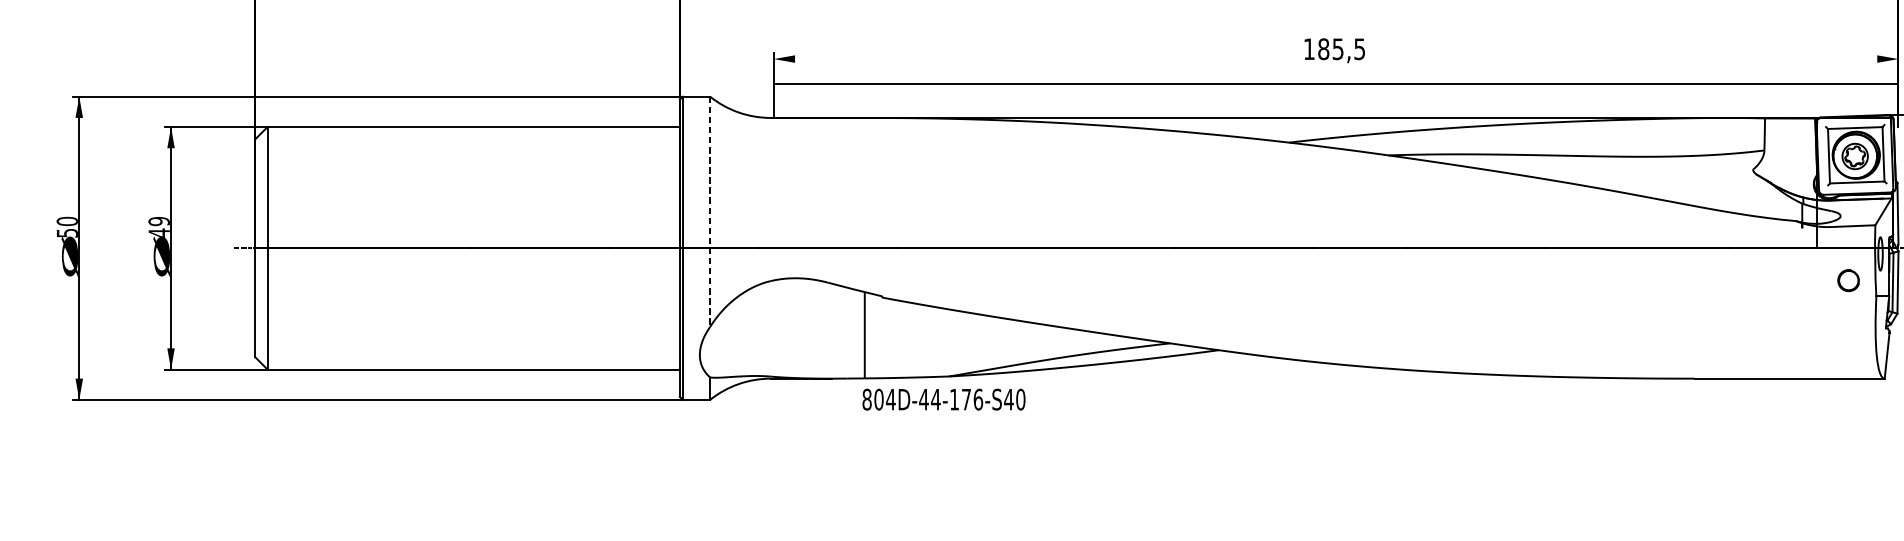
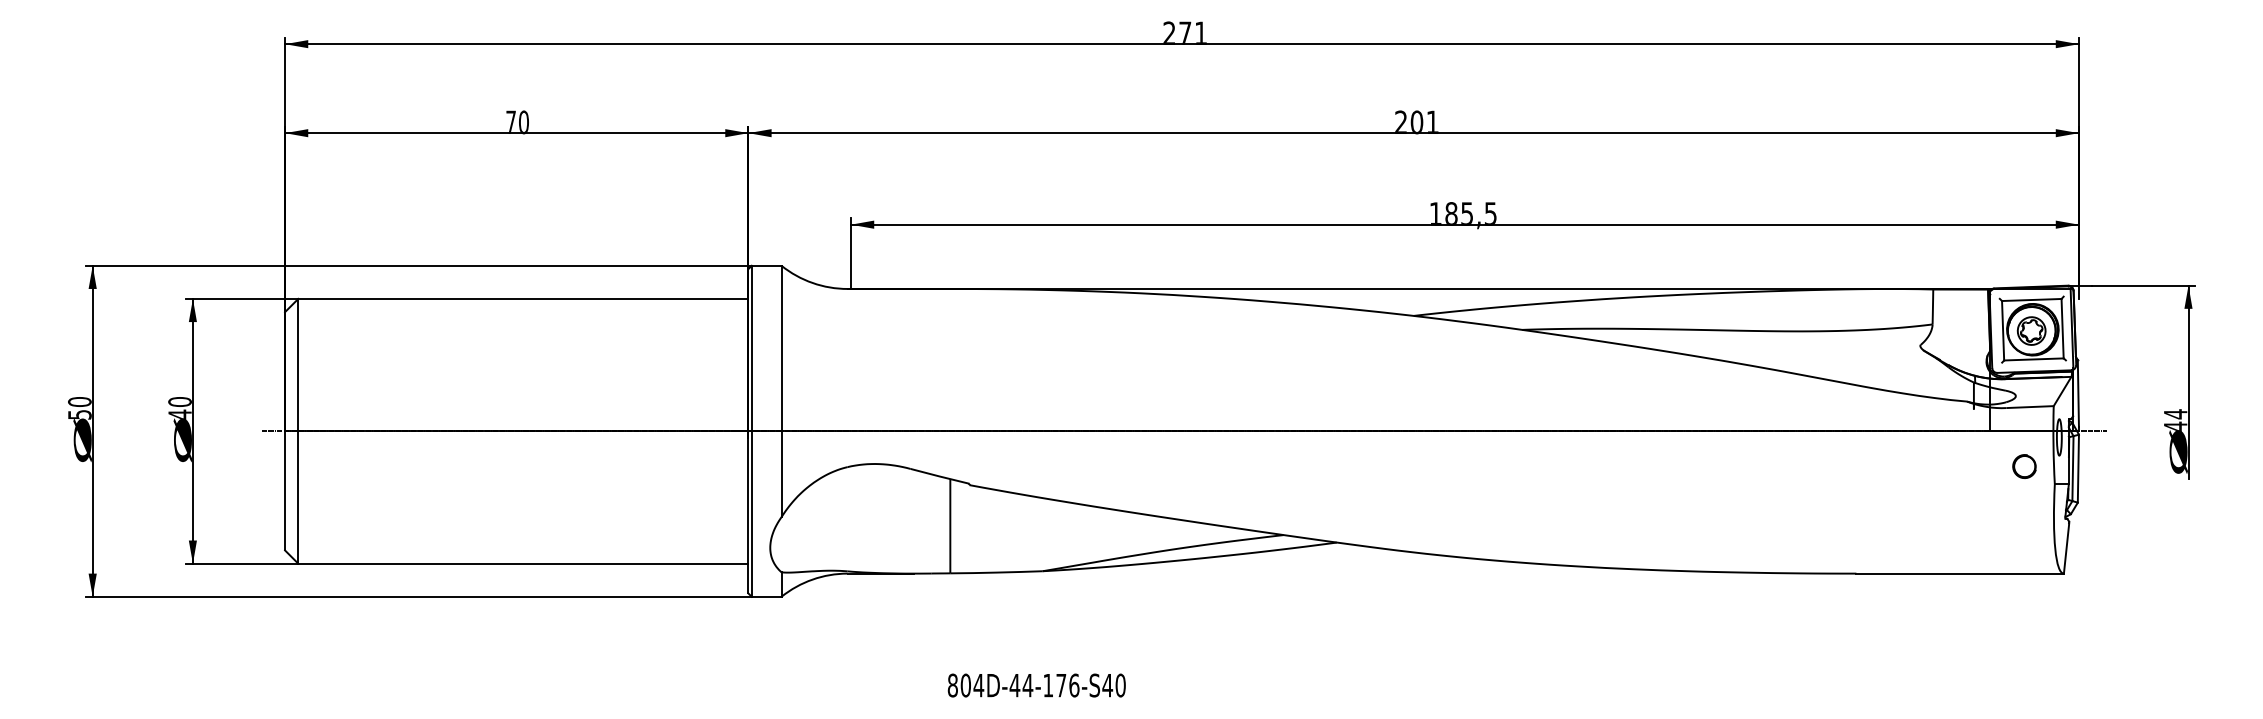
line: (1335, 83) -> (1464, 224), moved
line: (710, 211) -> (781, 391), dashed -> solid
text: (158, 221) -> (179, 402), 49 -> 40
text: (943, 399) -> (1036, 685), moved

